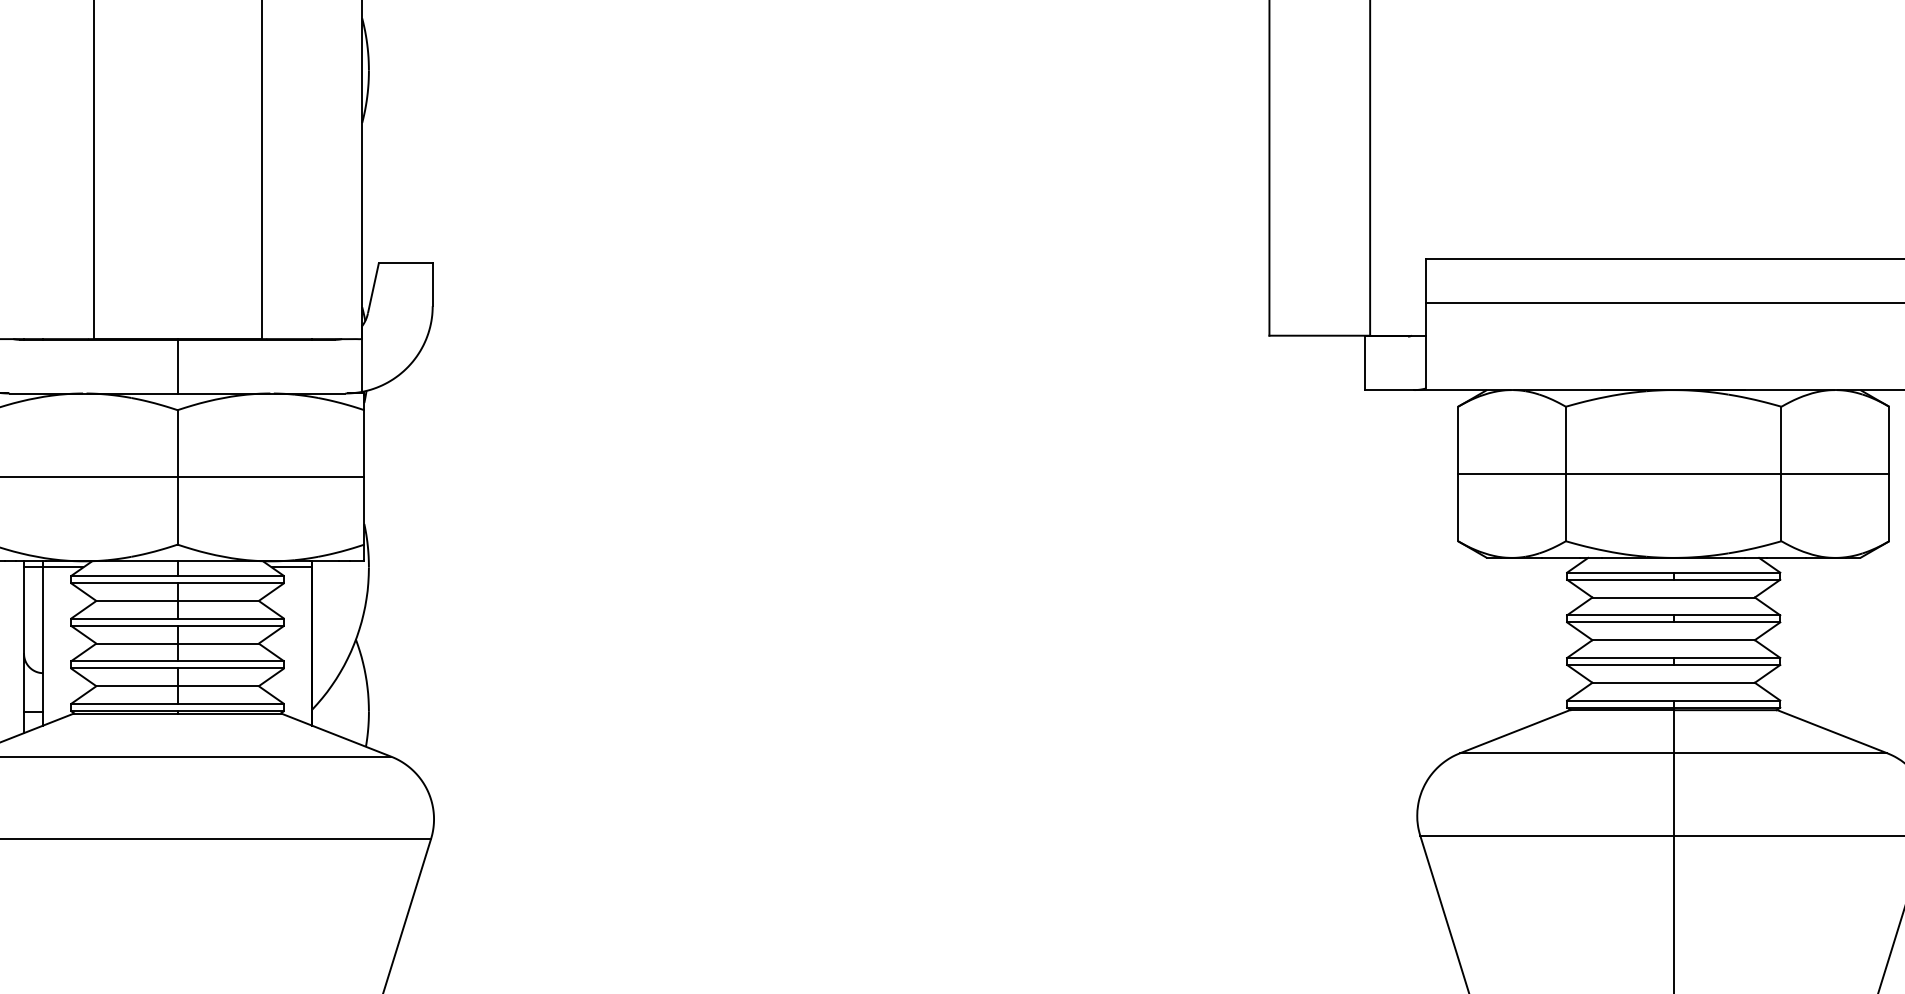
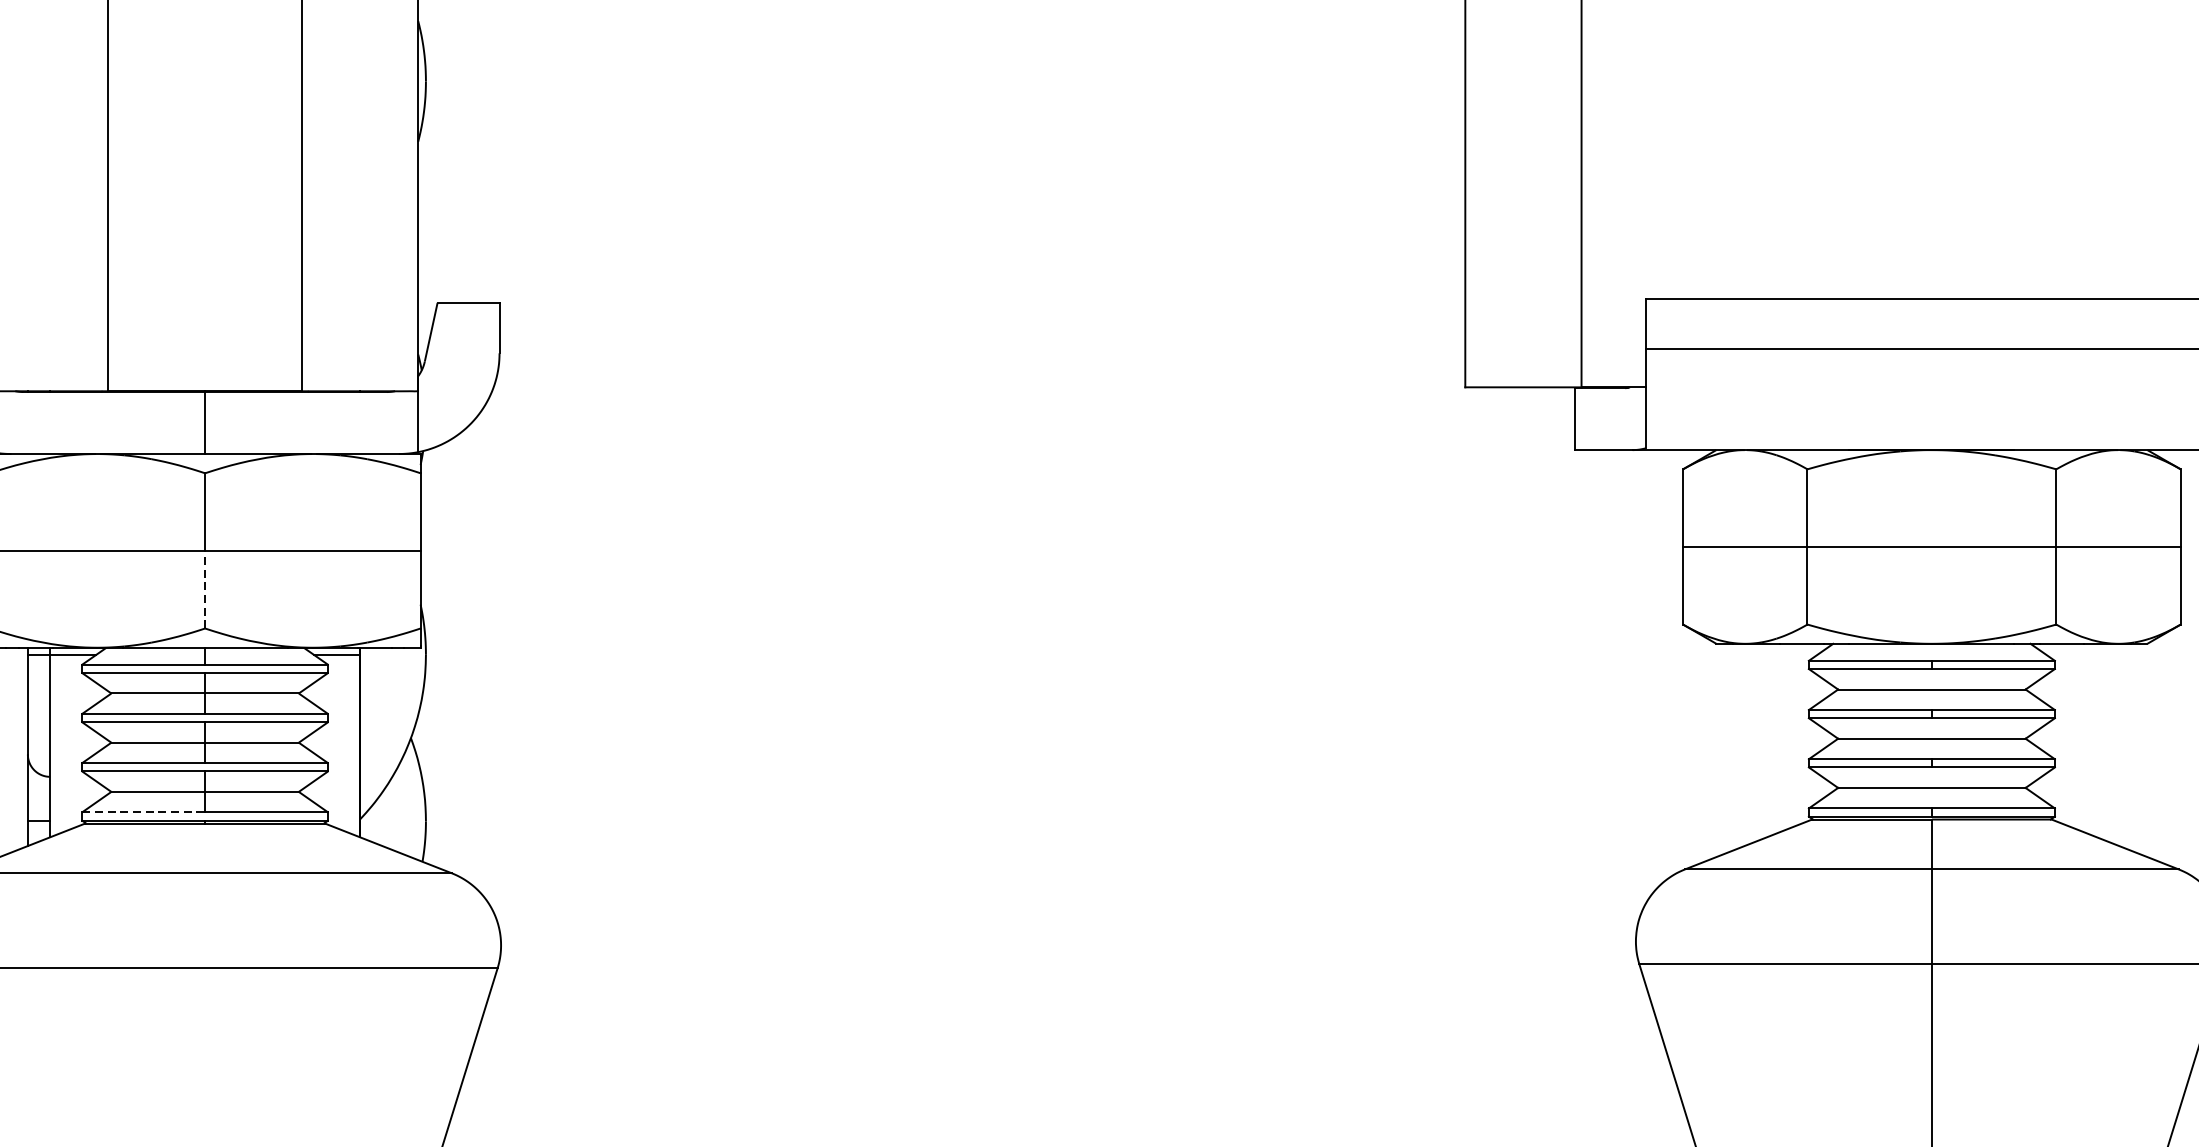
line: (177, 511) -> (204, 590), solid -> dashed
line: (124, 703) -> (143, 811), solid -> dashed

